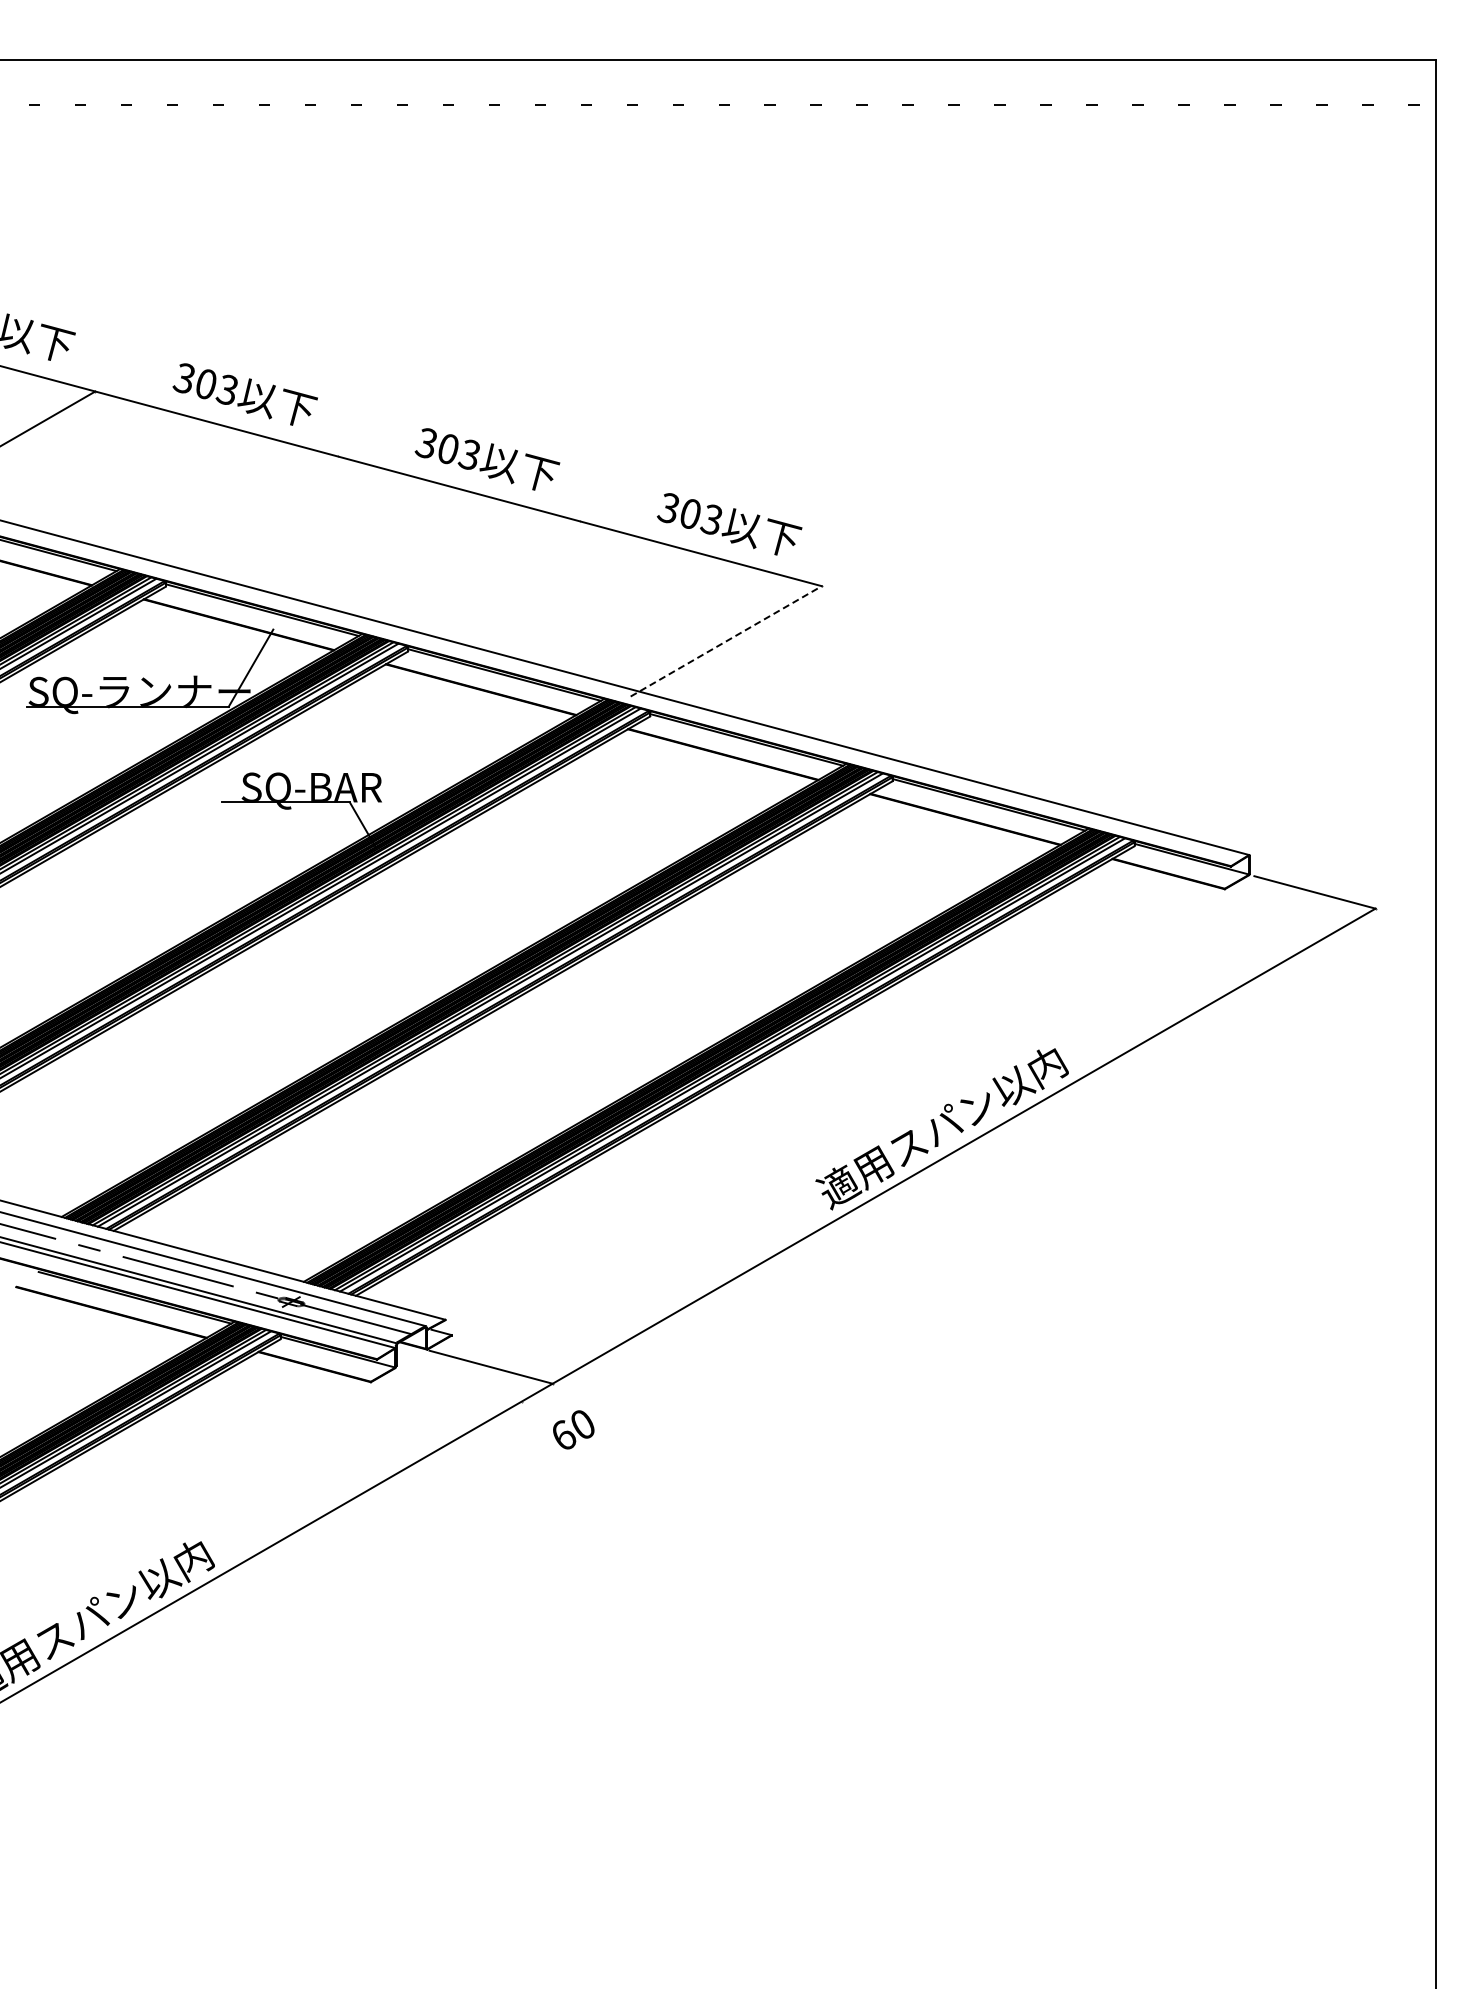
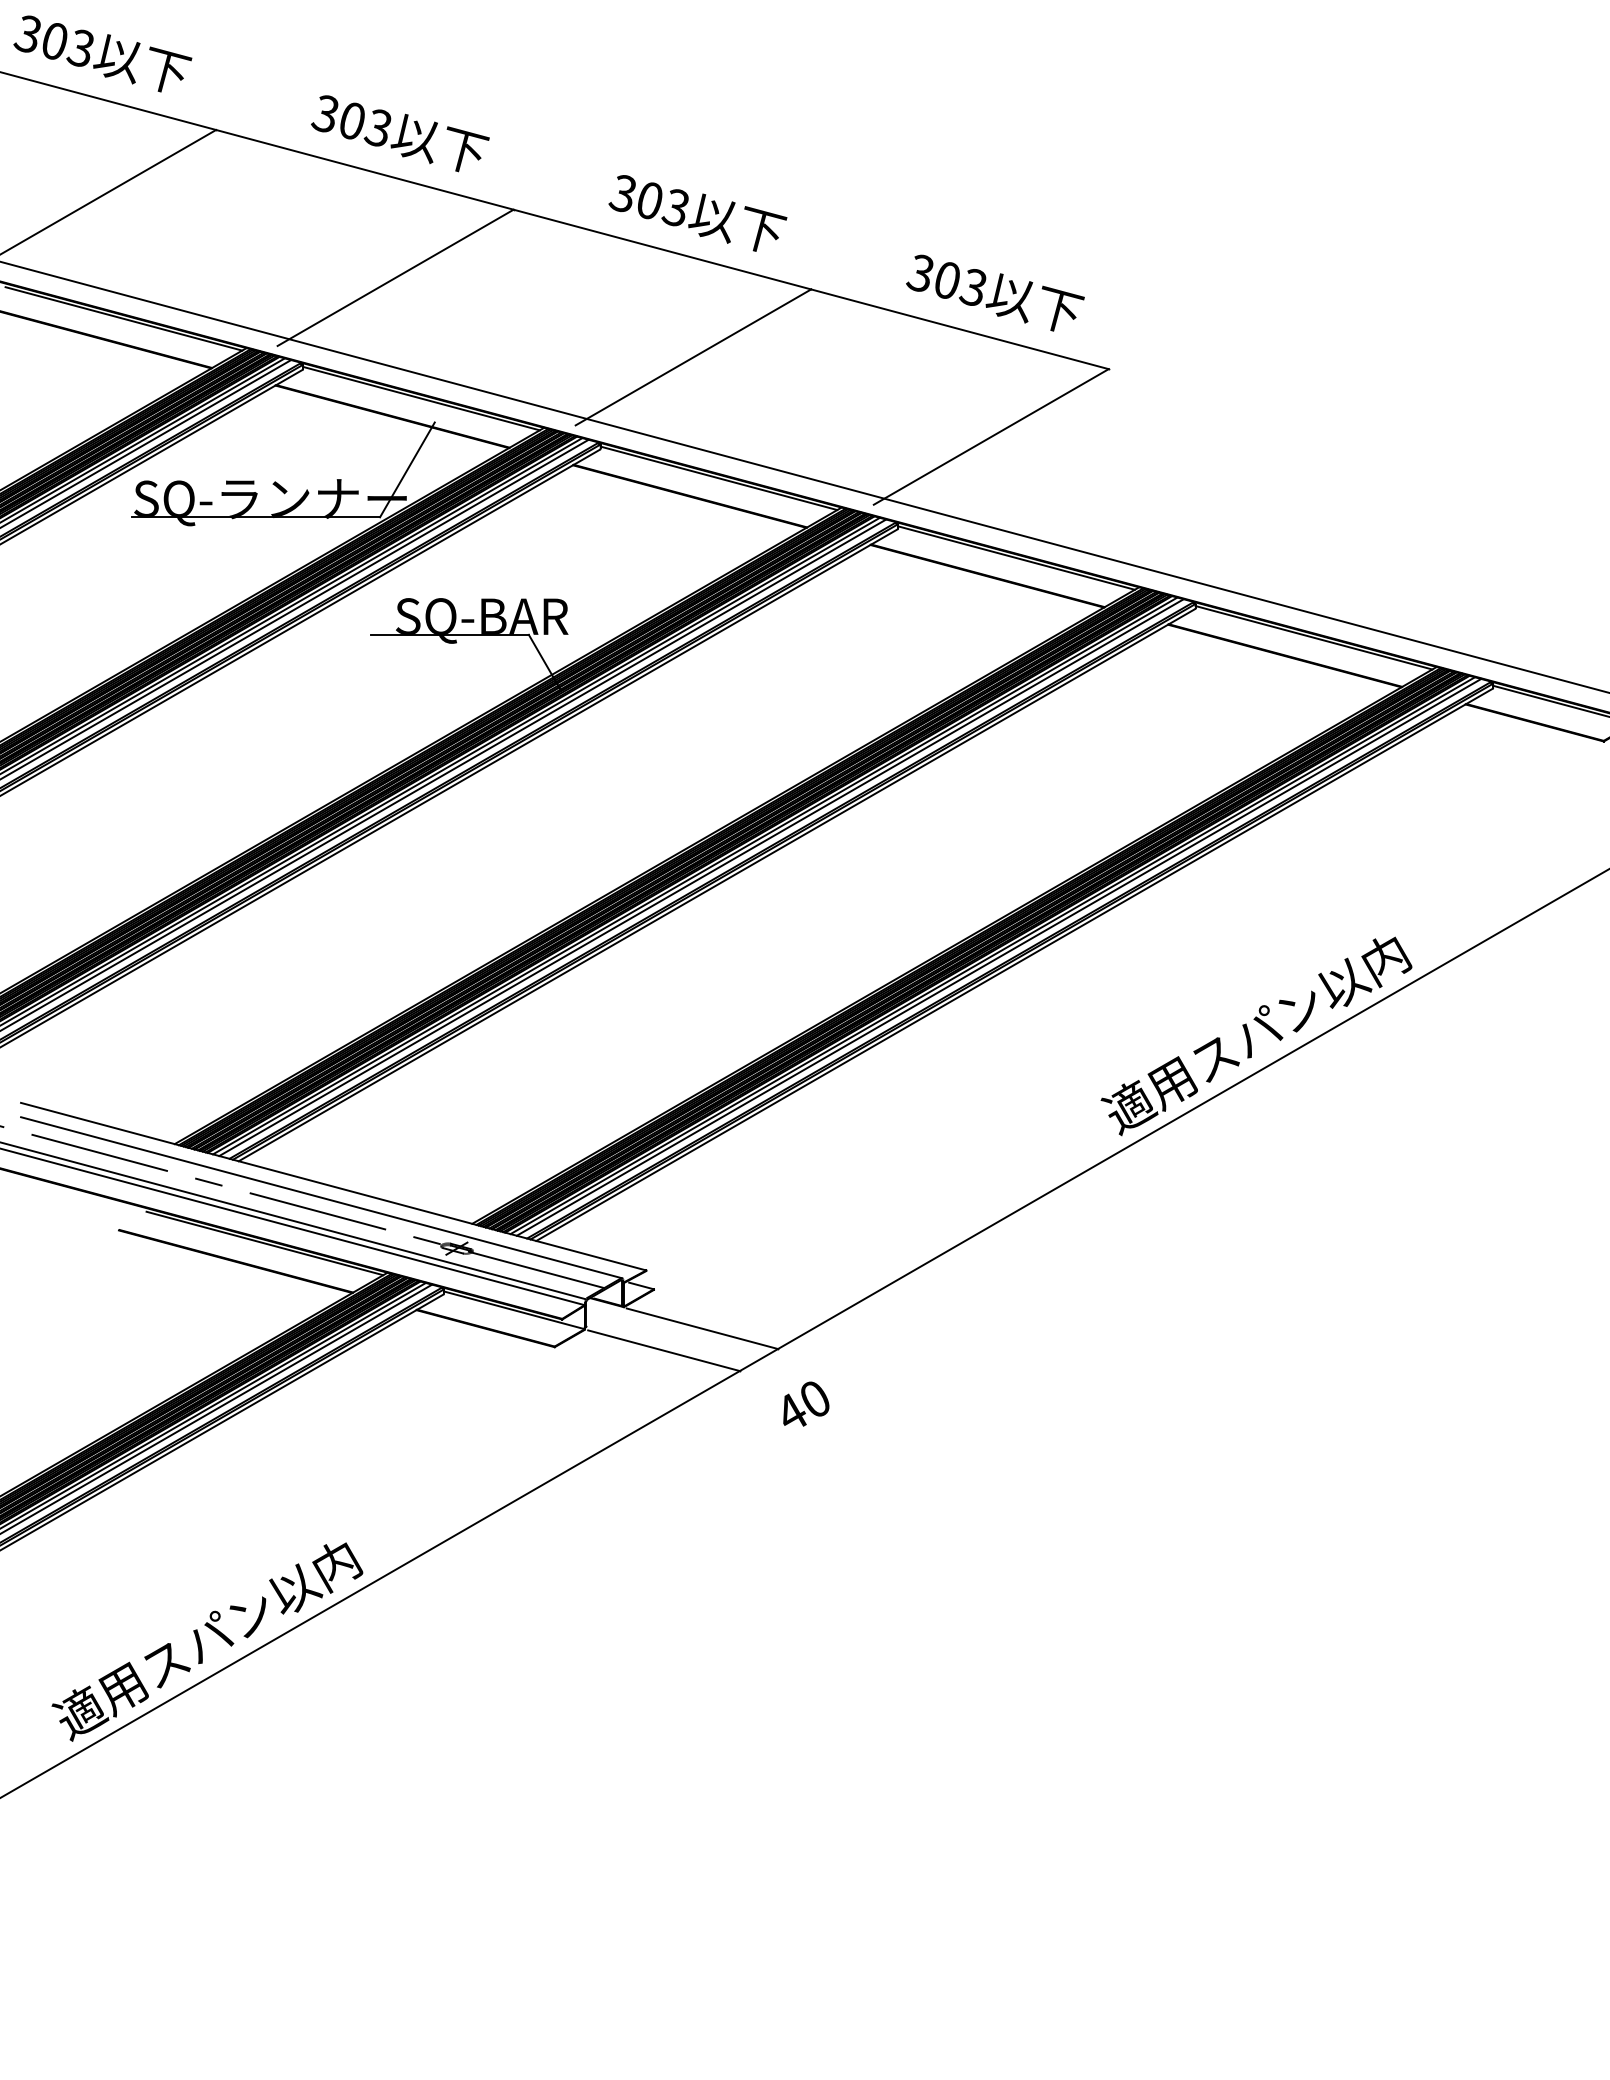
line: (241, 511) -> (395, 277), added
line: (483, 576) -> (693, 357), added
line: (726, 641) -> (991, 437), dashed -> solid
line: (459, 1384) -> (663, 1349), added
text: (564, 1434) -> (792, 1411), 60 -> 40

